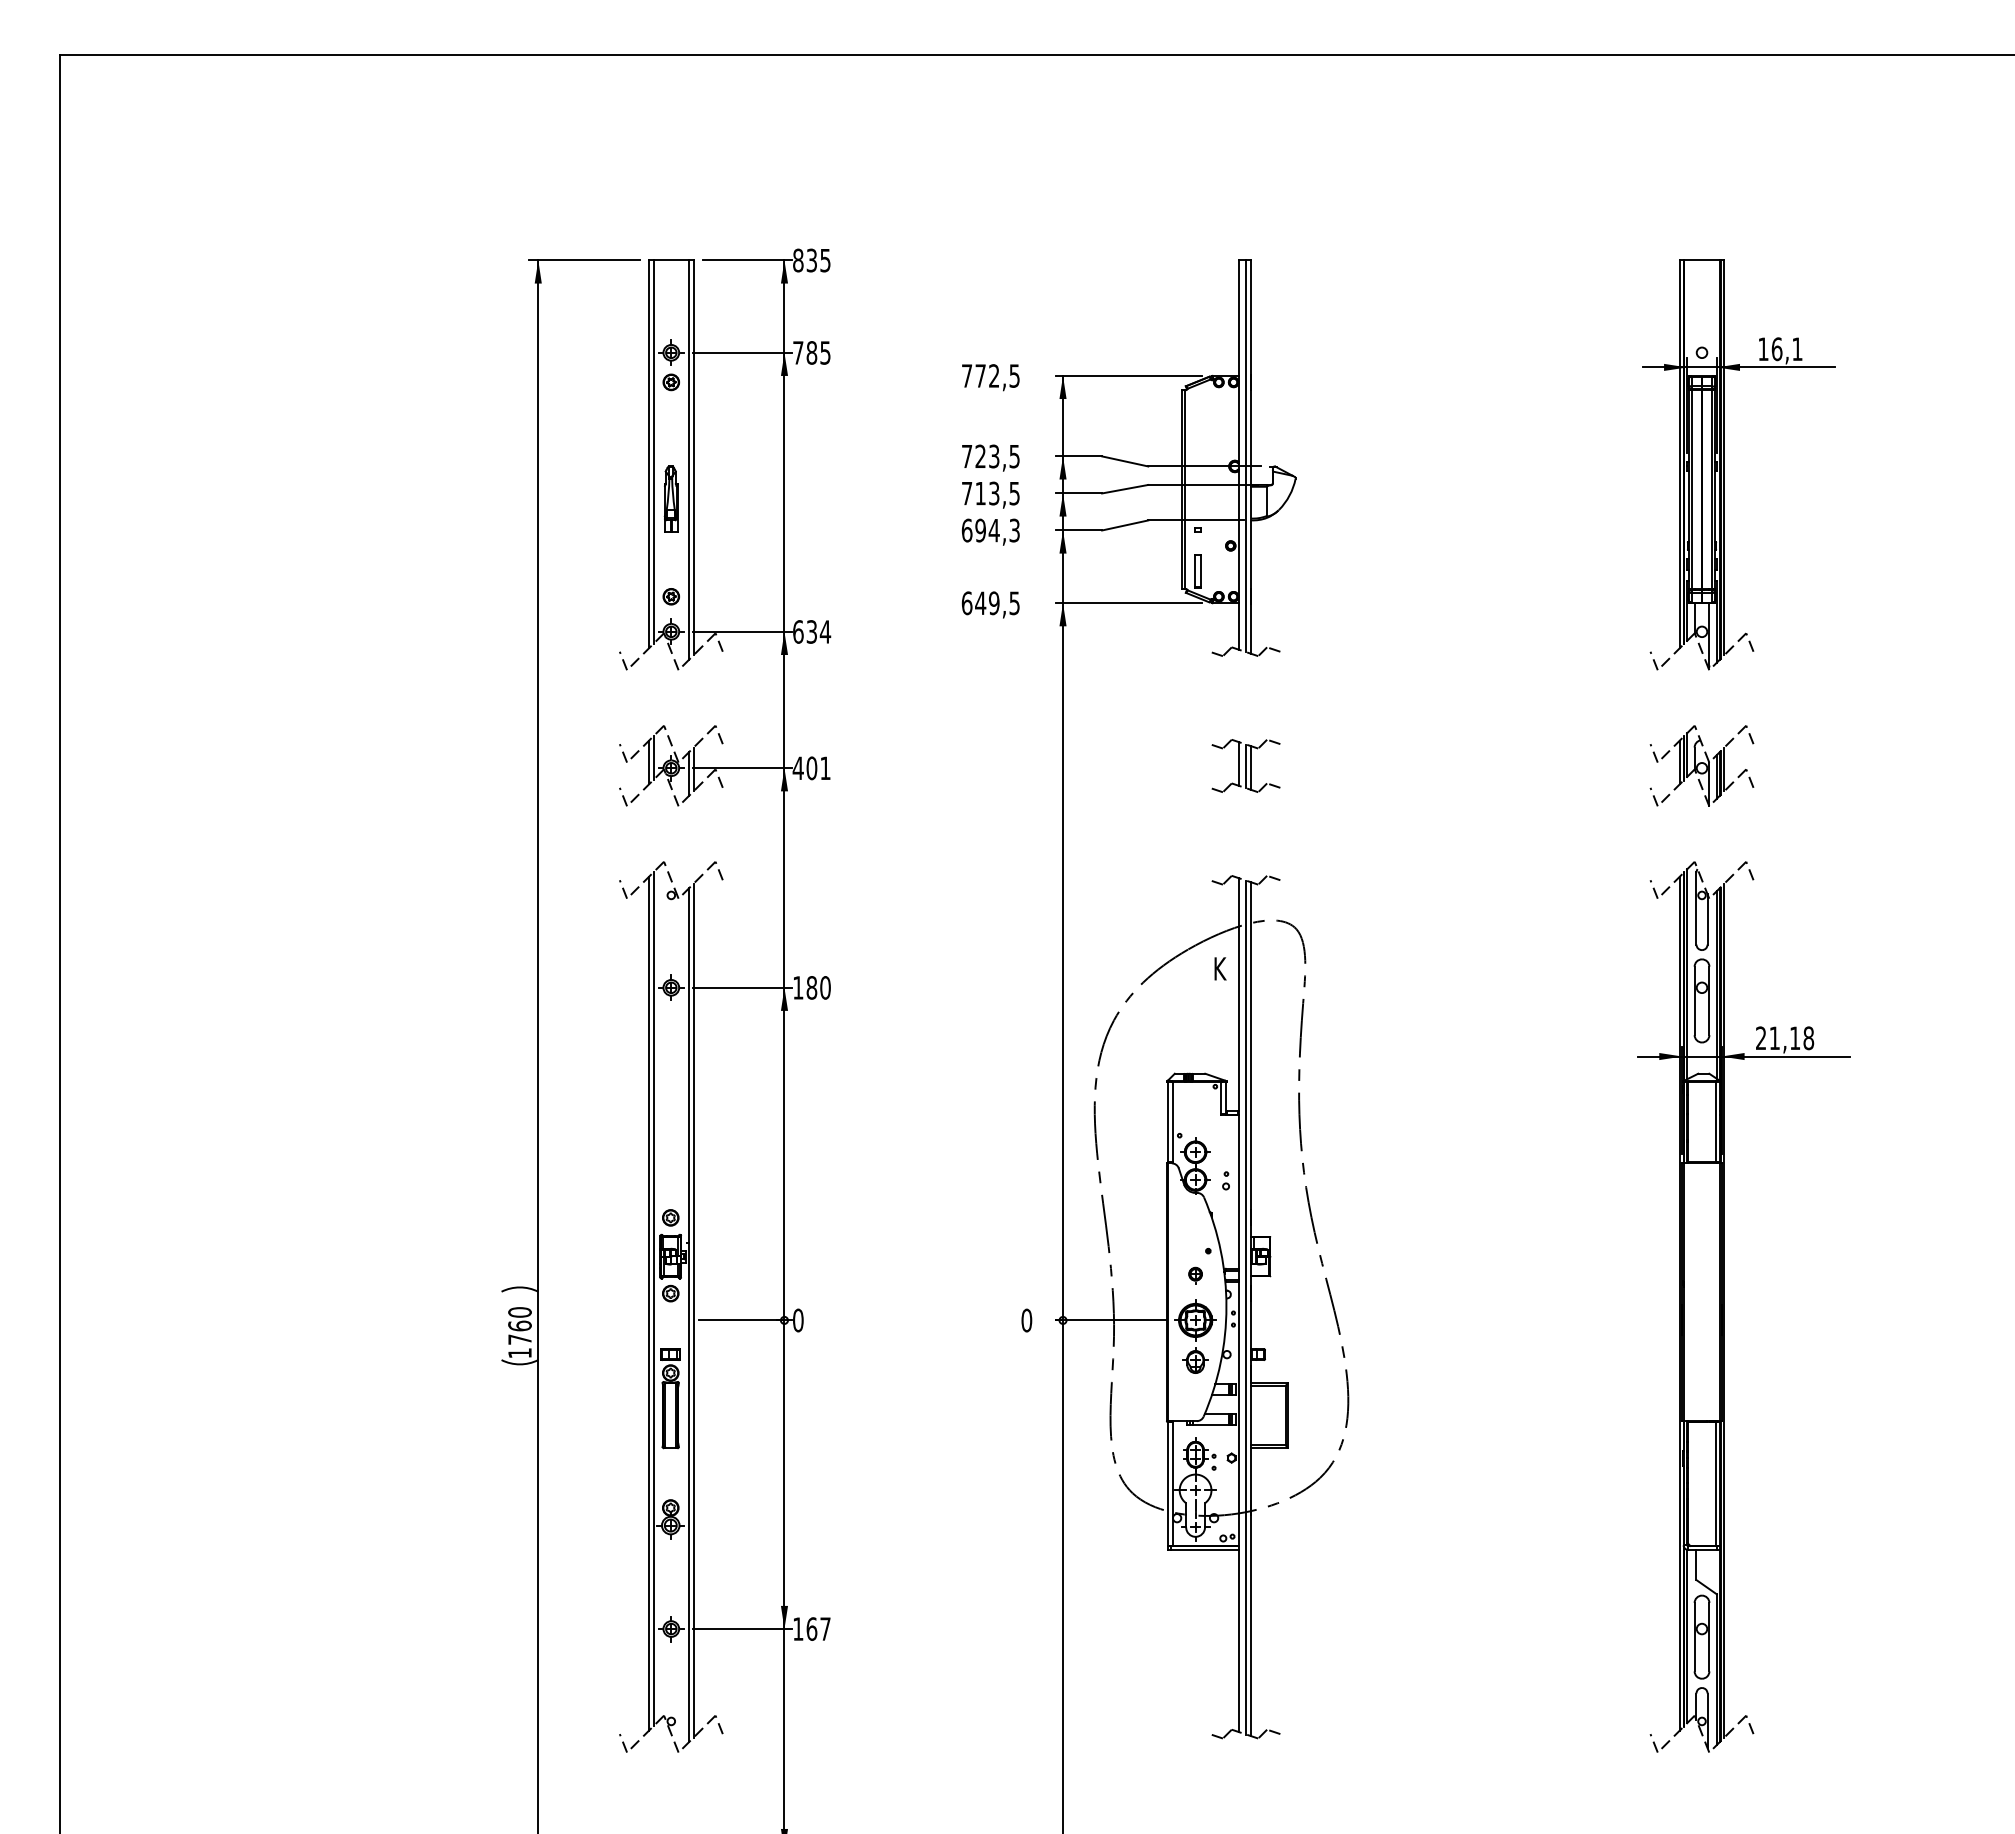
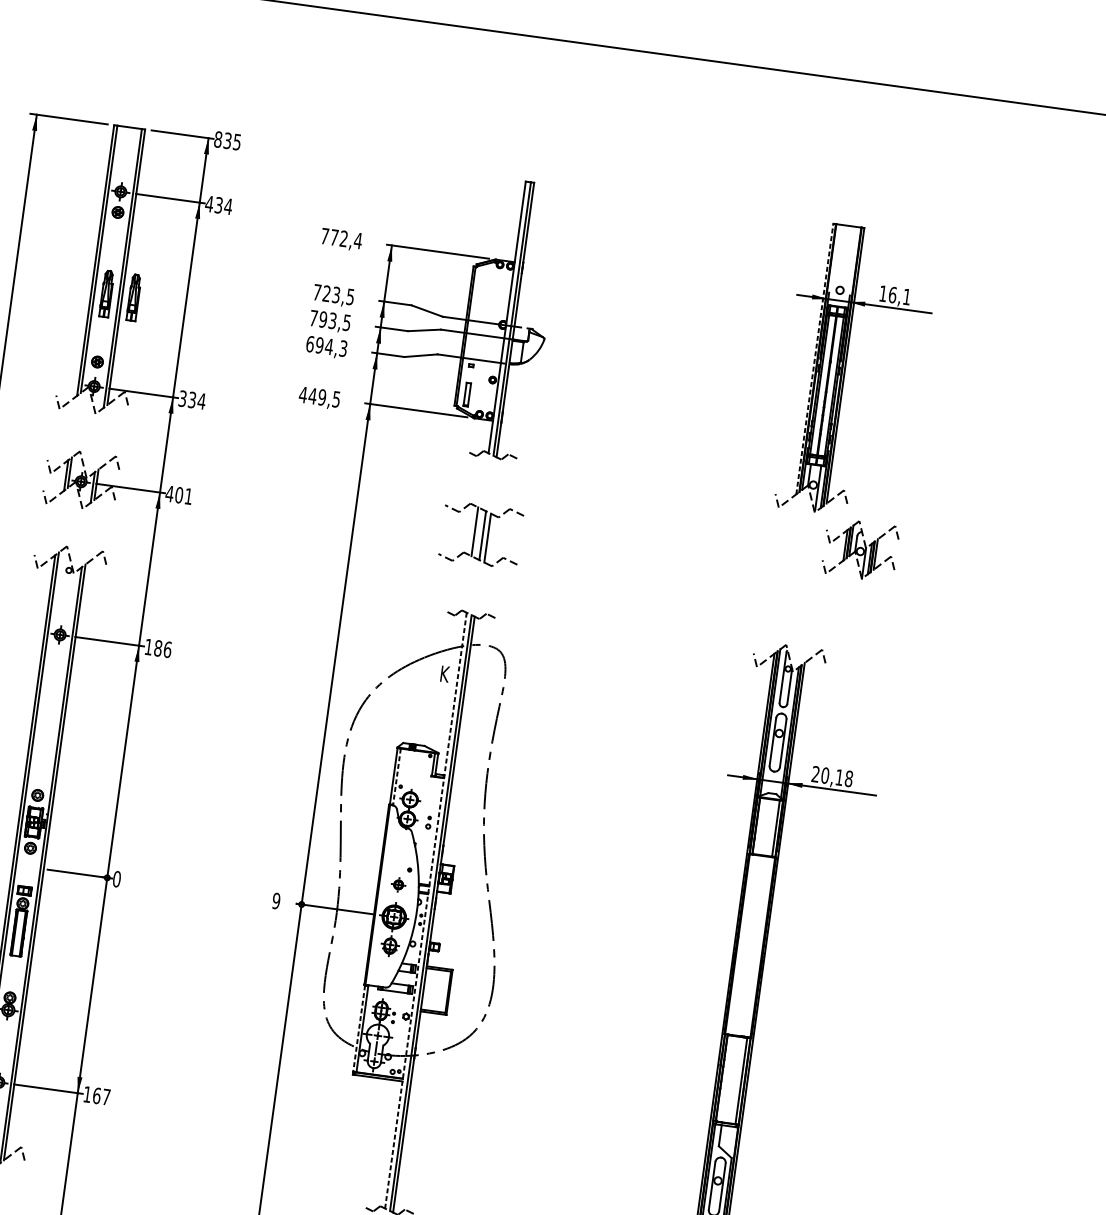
text: (811, 352) -> (218, 205), 785 -> 434
text: (1014, 375) -> (358, 240), 772,5 -> 772,4
line: (1679, 454) -> (814, 359), solid -> dashed
text: (980, 493) -> (323, 319), 713,5 -> 793,5
part: (709, 498) -> (133, 297), added
text: (966, 603) -> (302, 394), 649,5 -> 449,5
text: (798, 631) -> (182, 398), 634 -> 334
part: (1245, 765) -> (482, 534), size x1.6
part: (1701, 765) -> (860, 549), moved
text: (825, 987) -> (167, 649), 180 -> 186
text: (1774, 1038) -> (825, 775), 21,18 -> 20,18
line: (1172, 1122) -> (396, 776), solid -> dashed
line: (1239, 1305) -> (426, 910), solid -> dashed
text: (1026, 1320) -> (276, 901), 0 -> 9
line: (1167, 1483) -> (358, 1028), solid -> dashed

